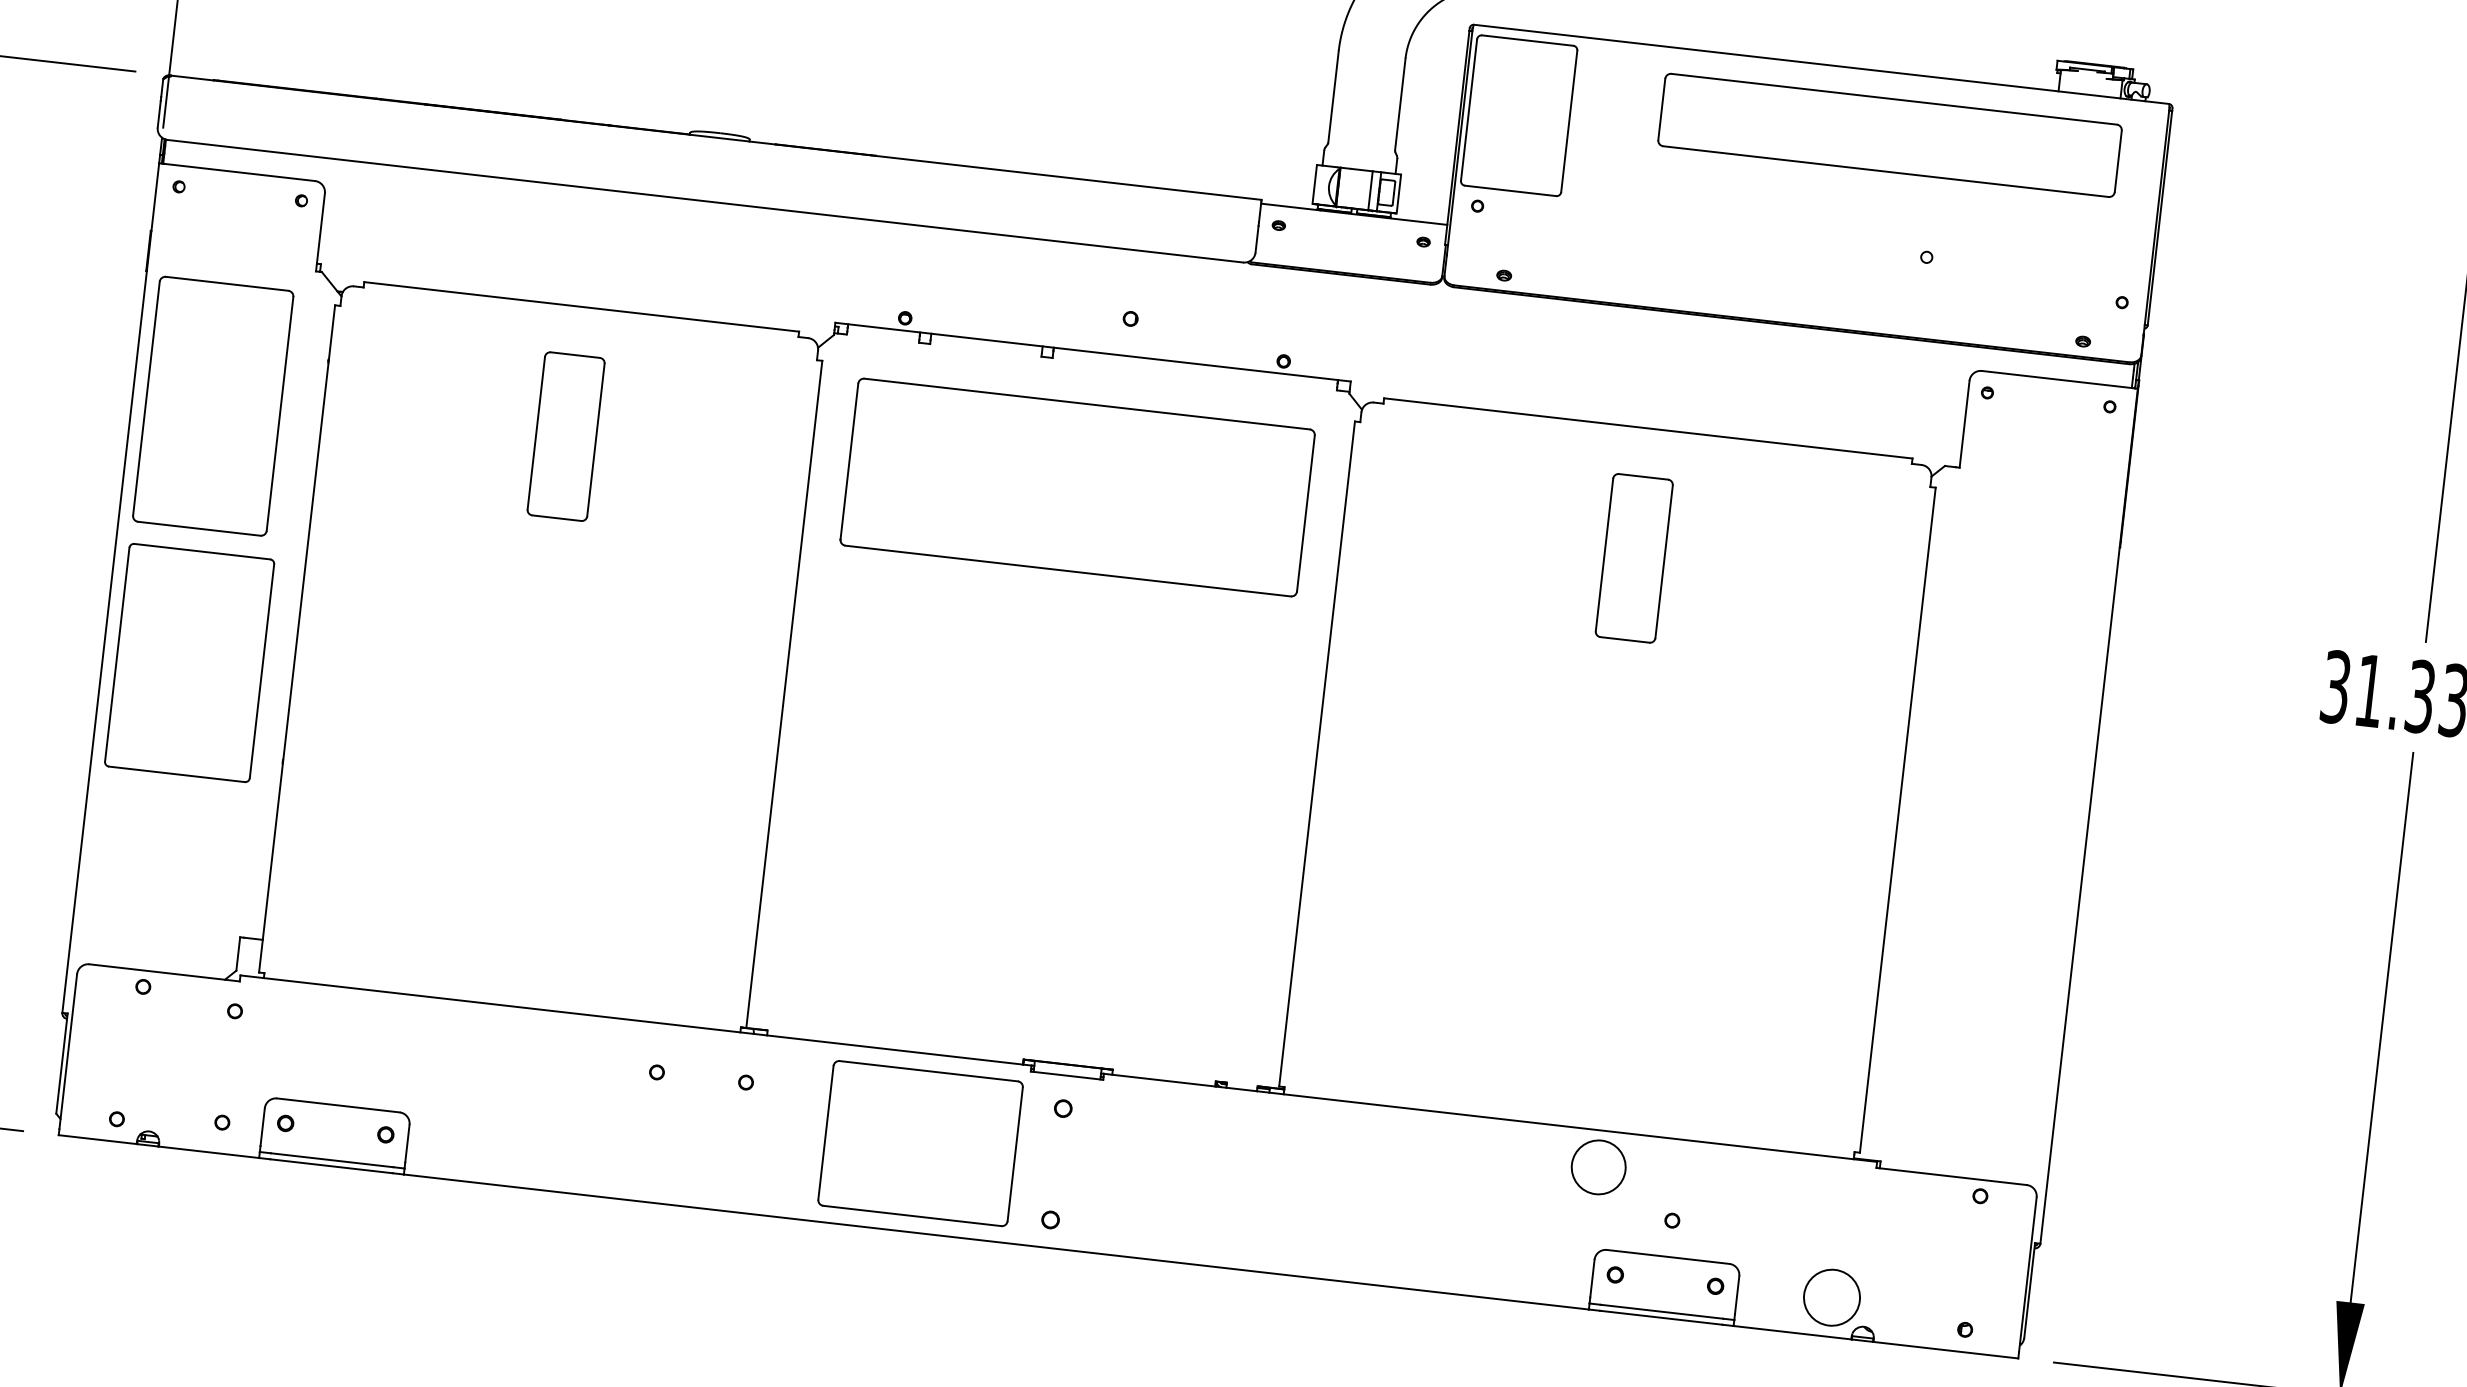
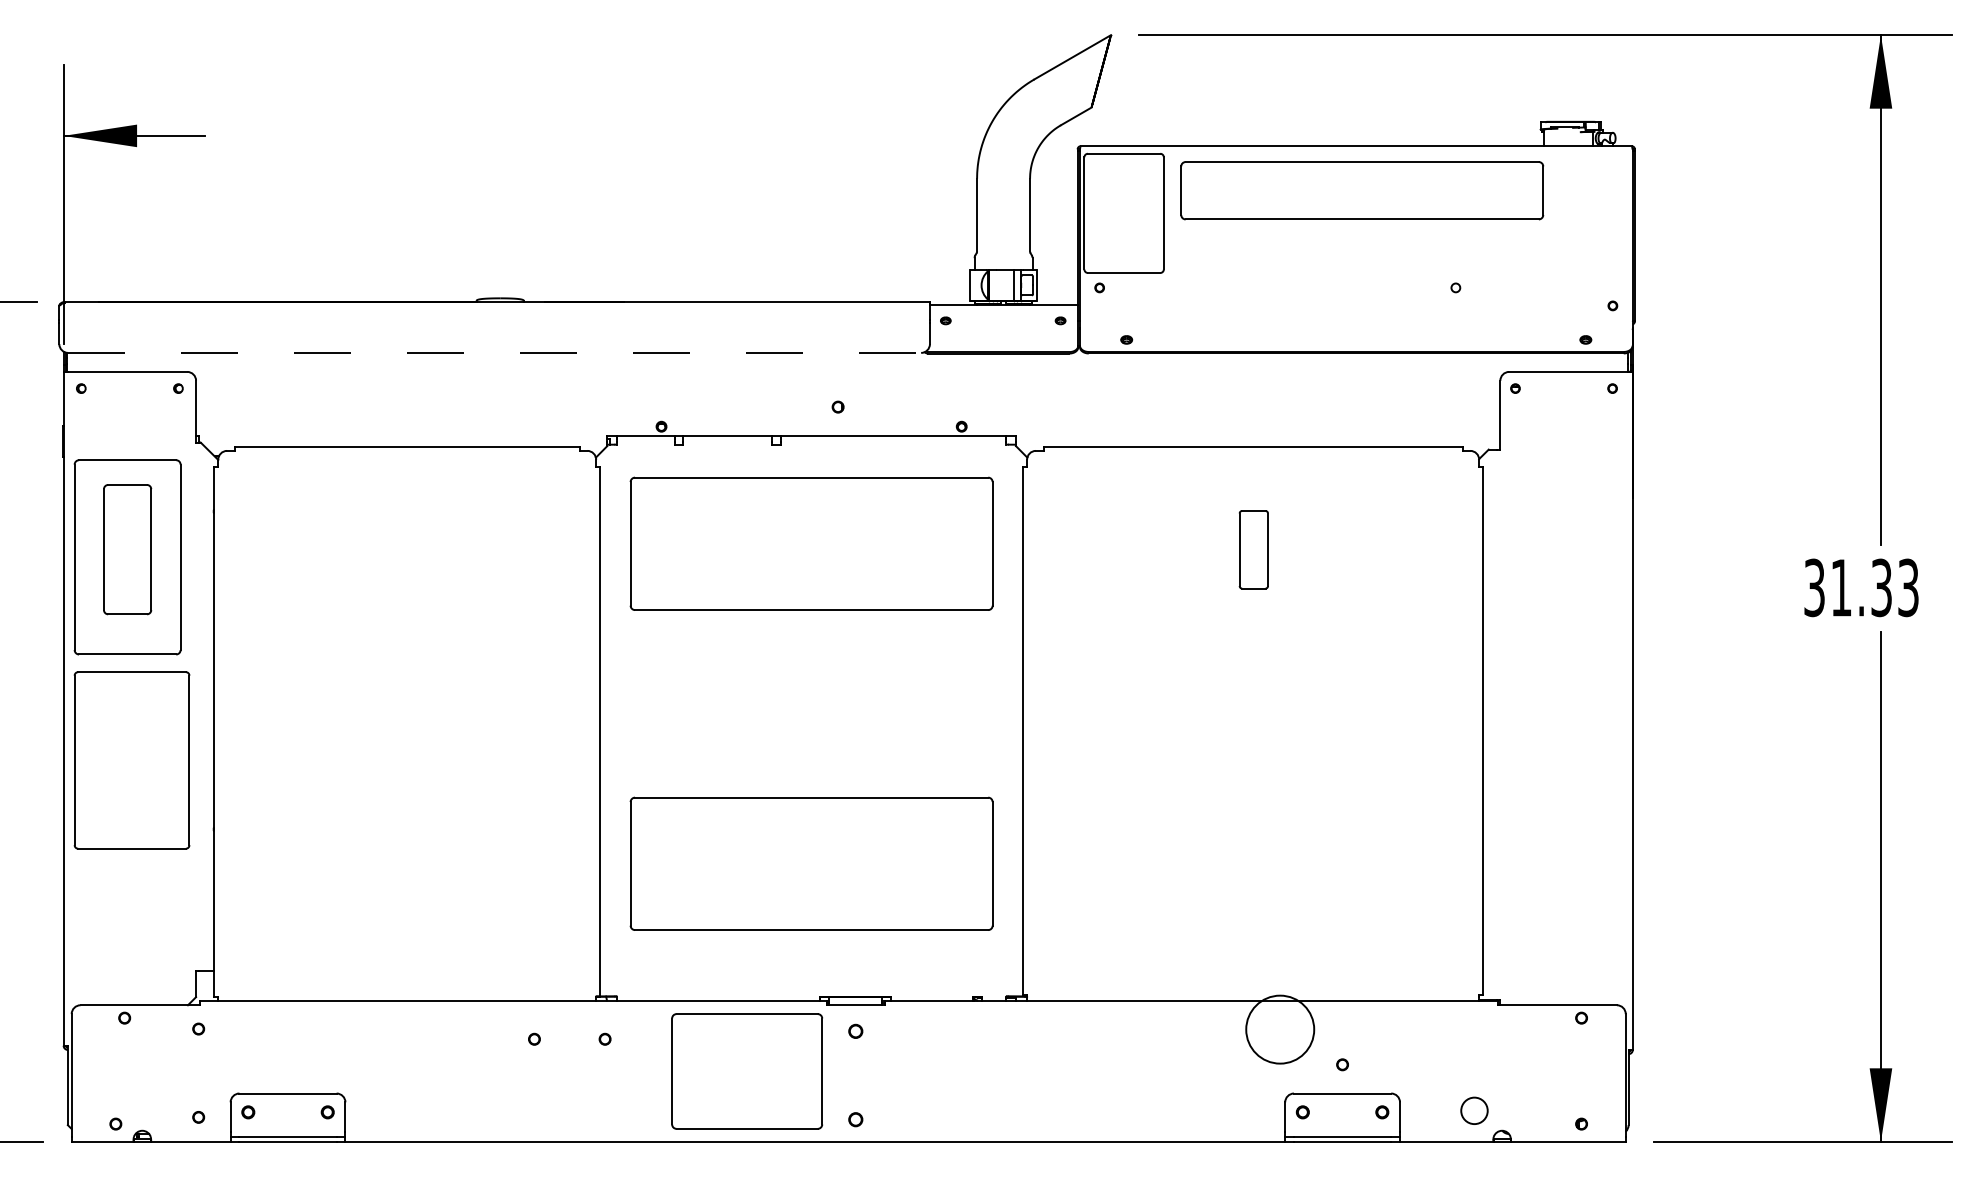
part: (1890, 135) -> (1362, 190), moved
line: (706, 200) -> (495, 352), solid -> dashed
part: (565, 436) -> (127, 549), moved
part: (1634, 558) -> (1253, 549), size x0.6
part: (1031, 890) -> (811, 863), added
circle: (1597, 1167) -> (1279, 1029), size x1.6
circle: (1832, 1297) -> (1474, 1110), size x0.6

